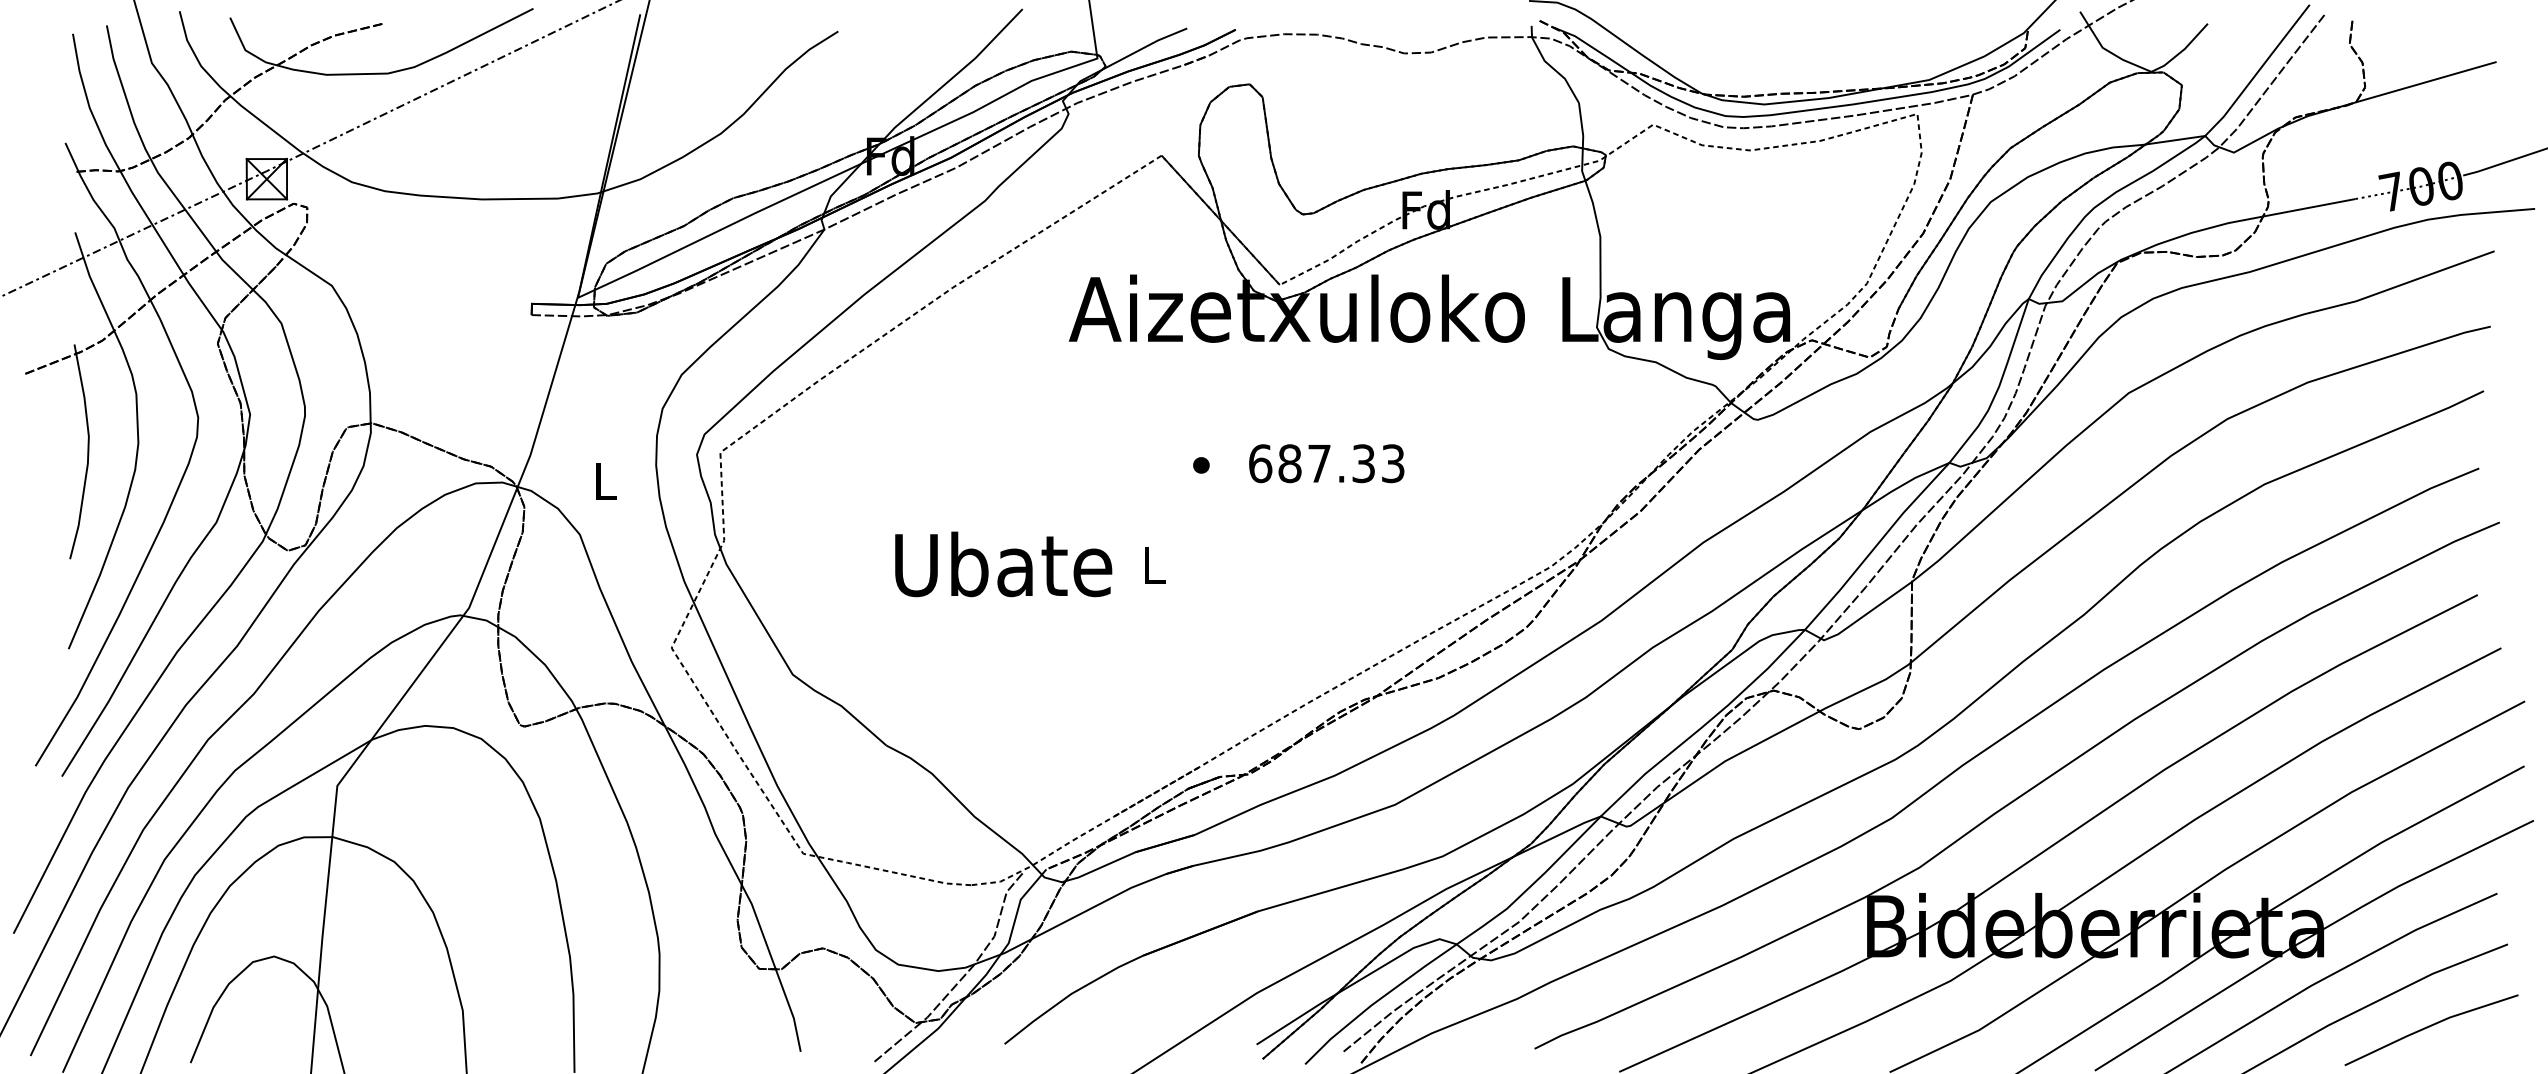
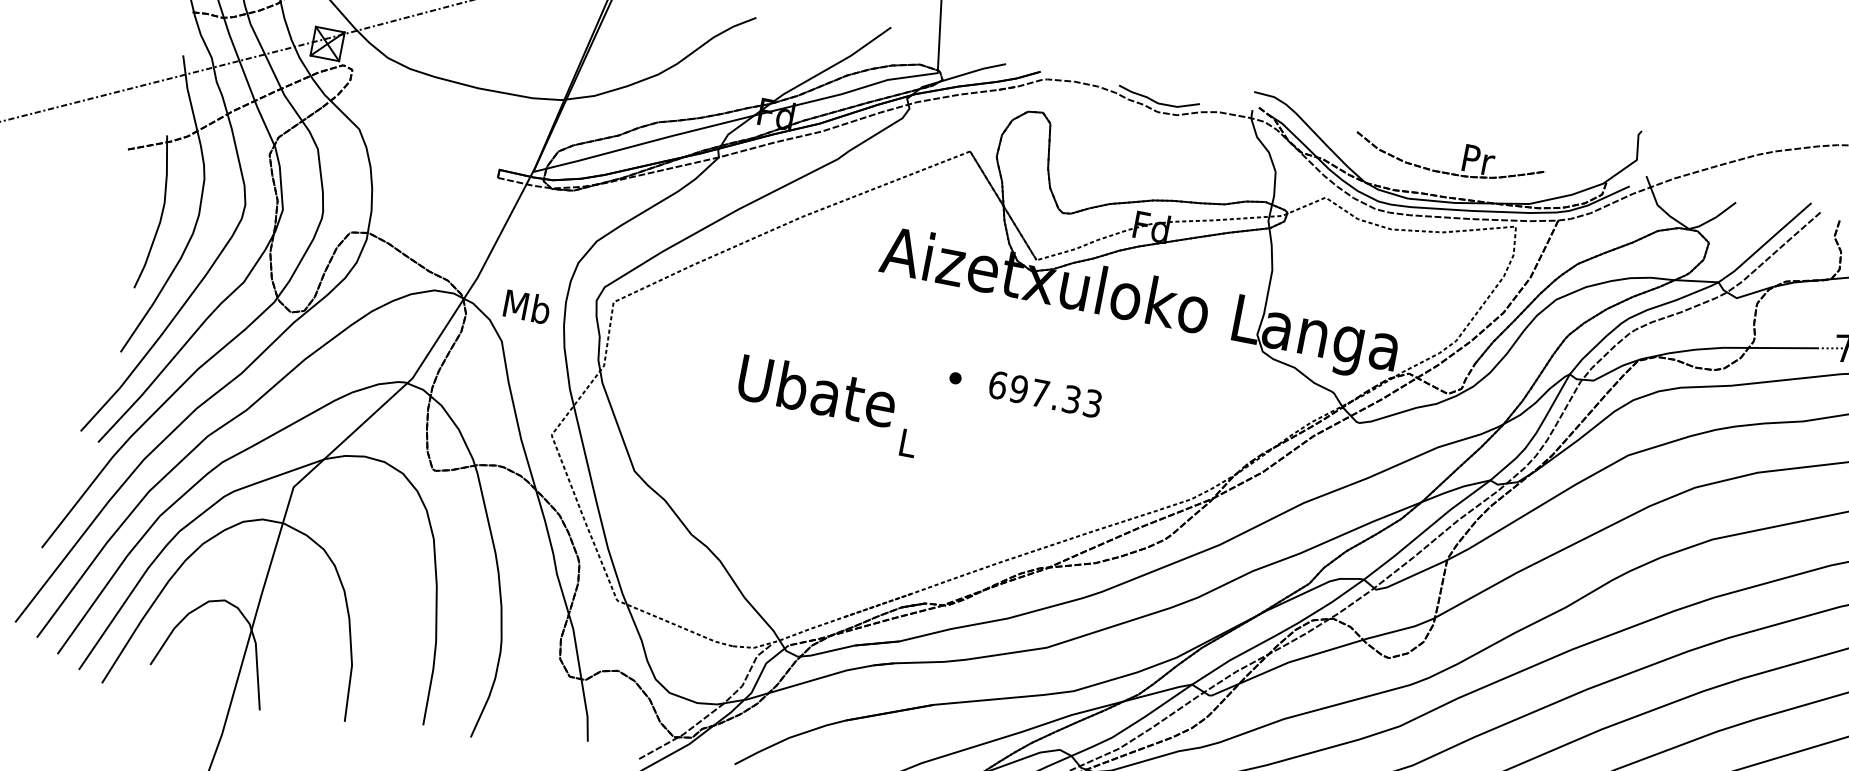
part: (1829, 38) -> (1463, 160), added
curve: (1399, 39) -> (1156, 101), added
text: (1289, 463) -> (1018, 389), 687.33 -> 697.33
text: (605, 481) -> (527, 307), L -> Mb
text: (1003, 564) -> (817, 390), moved

